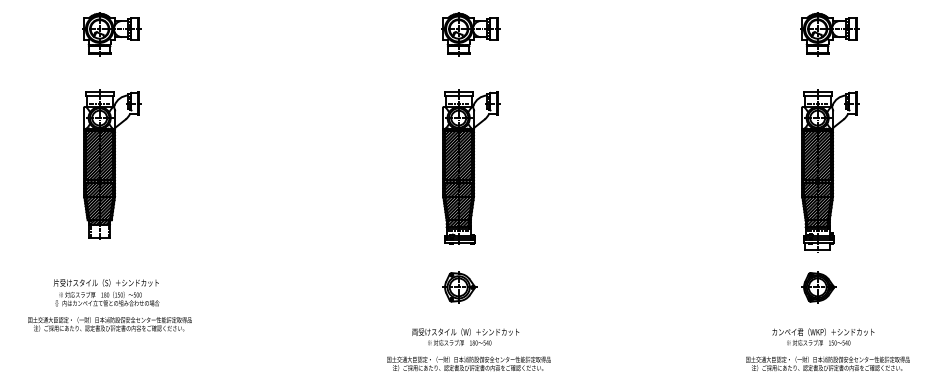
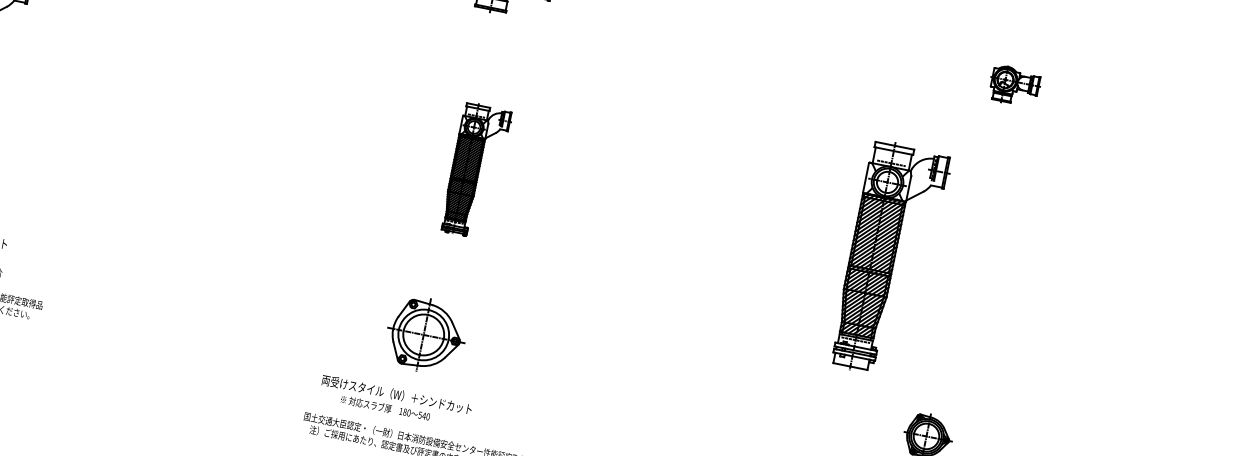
part: (829, 34) -> (1014, 86), size x0.6
part: (471, 166) -> (476, 169), size x0.6
part: (830, 170) -> (890, 259), moved
part: (459, 287) -> (425, 335), size x1.6
text: (465, 336) -> (395, 400), moved

